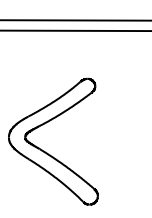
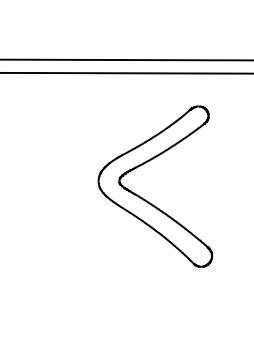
part: (47, 152) -> (147, 200), moved

